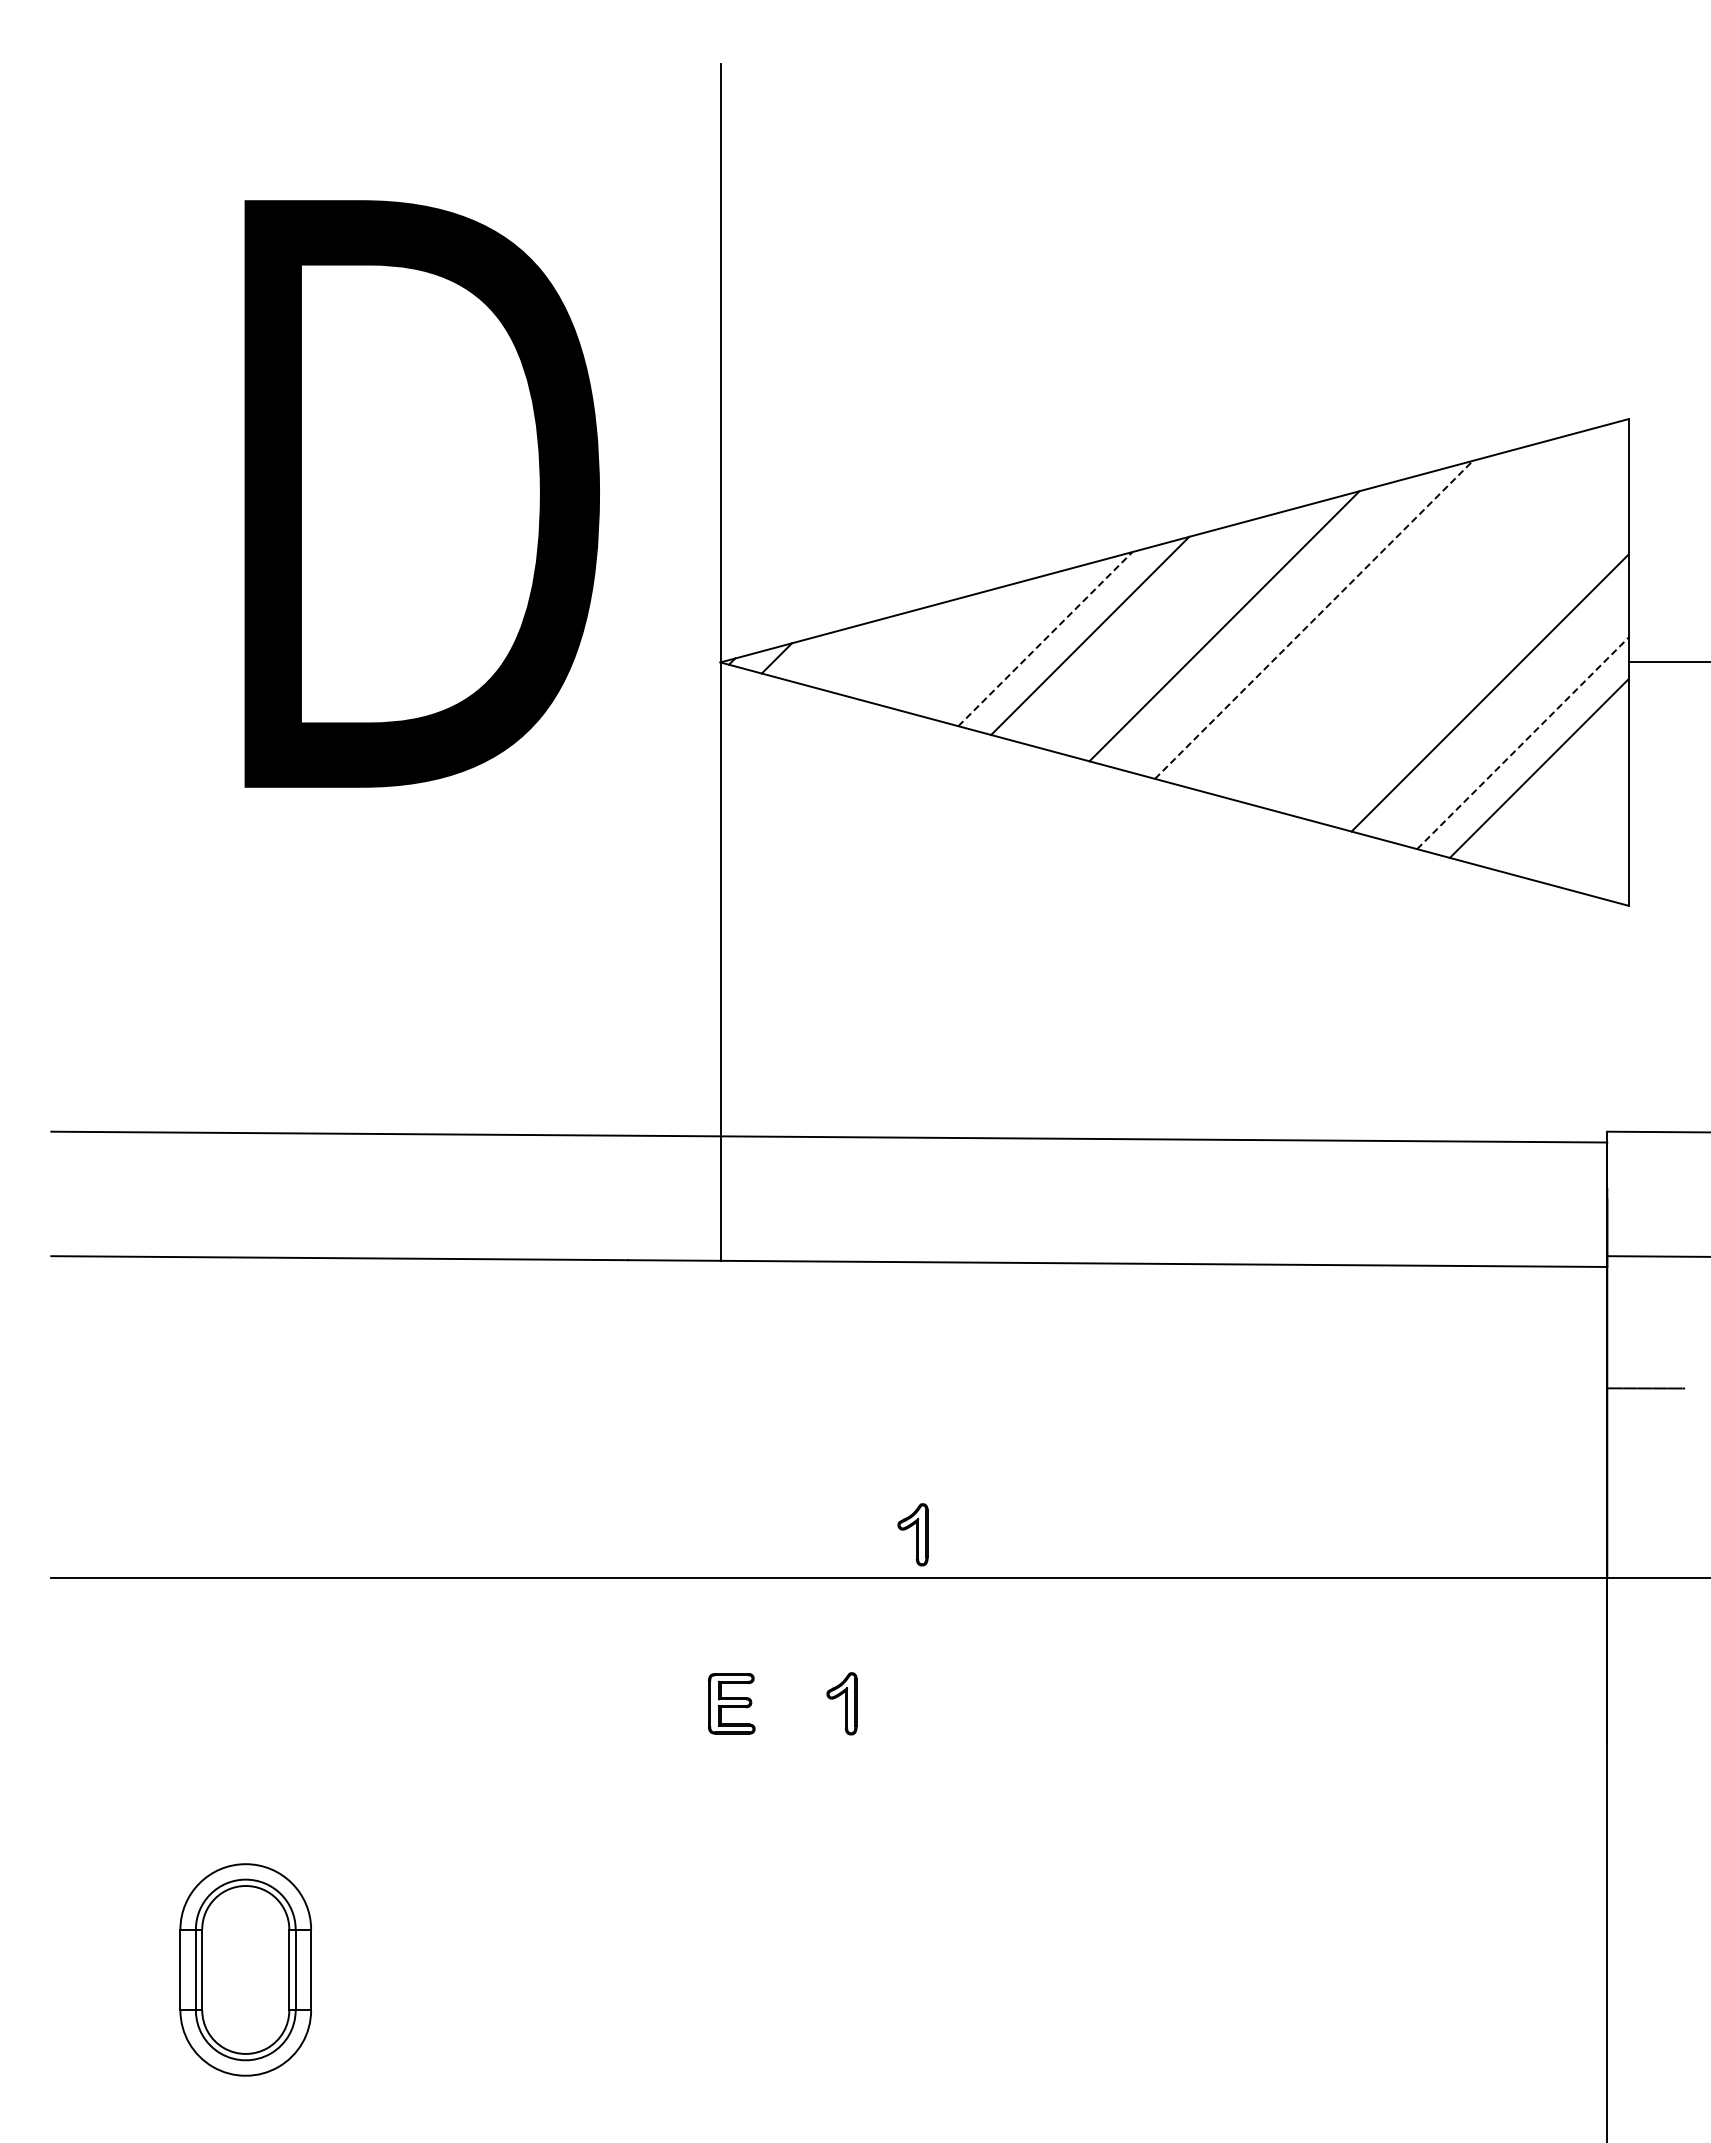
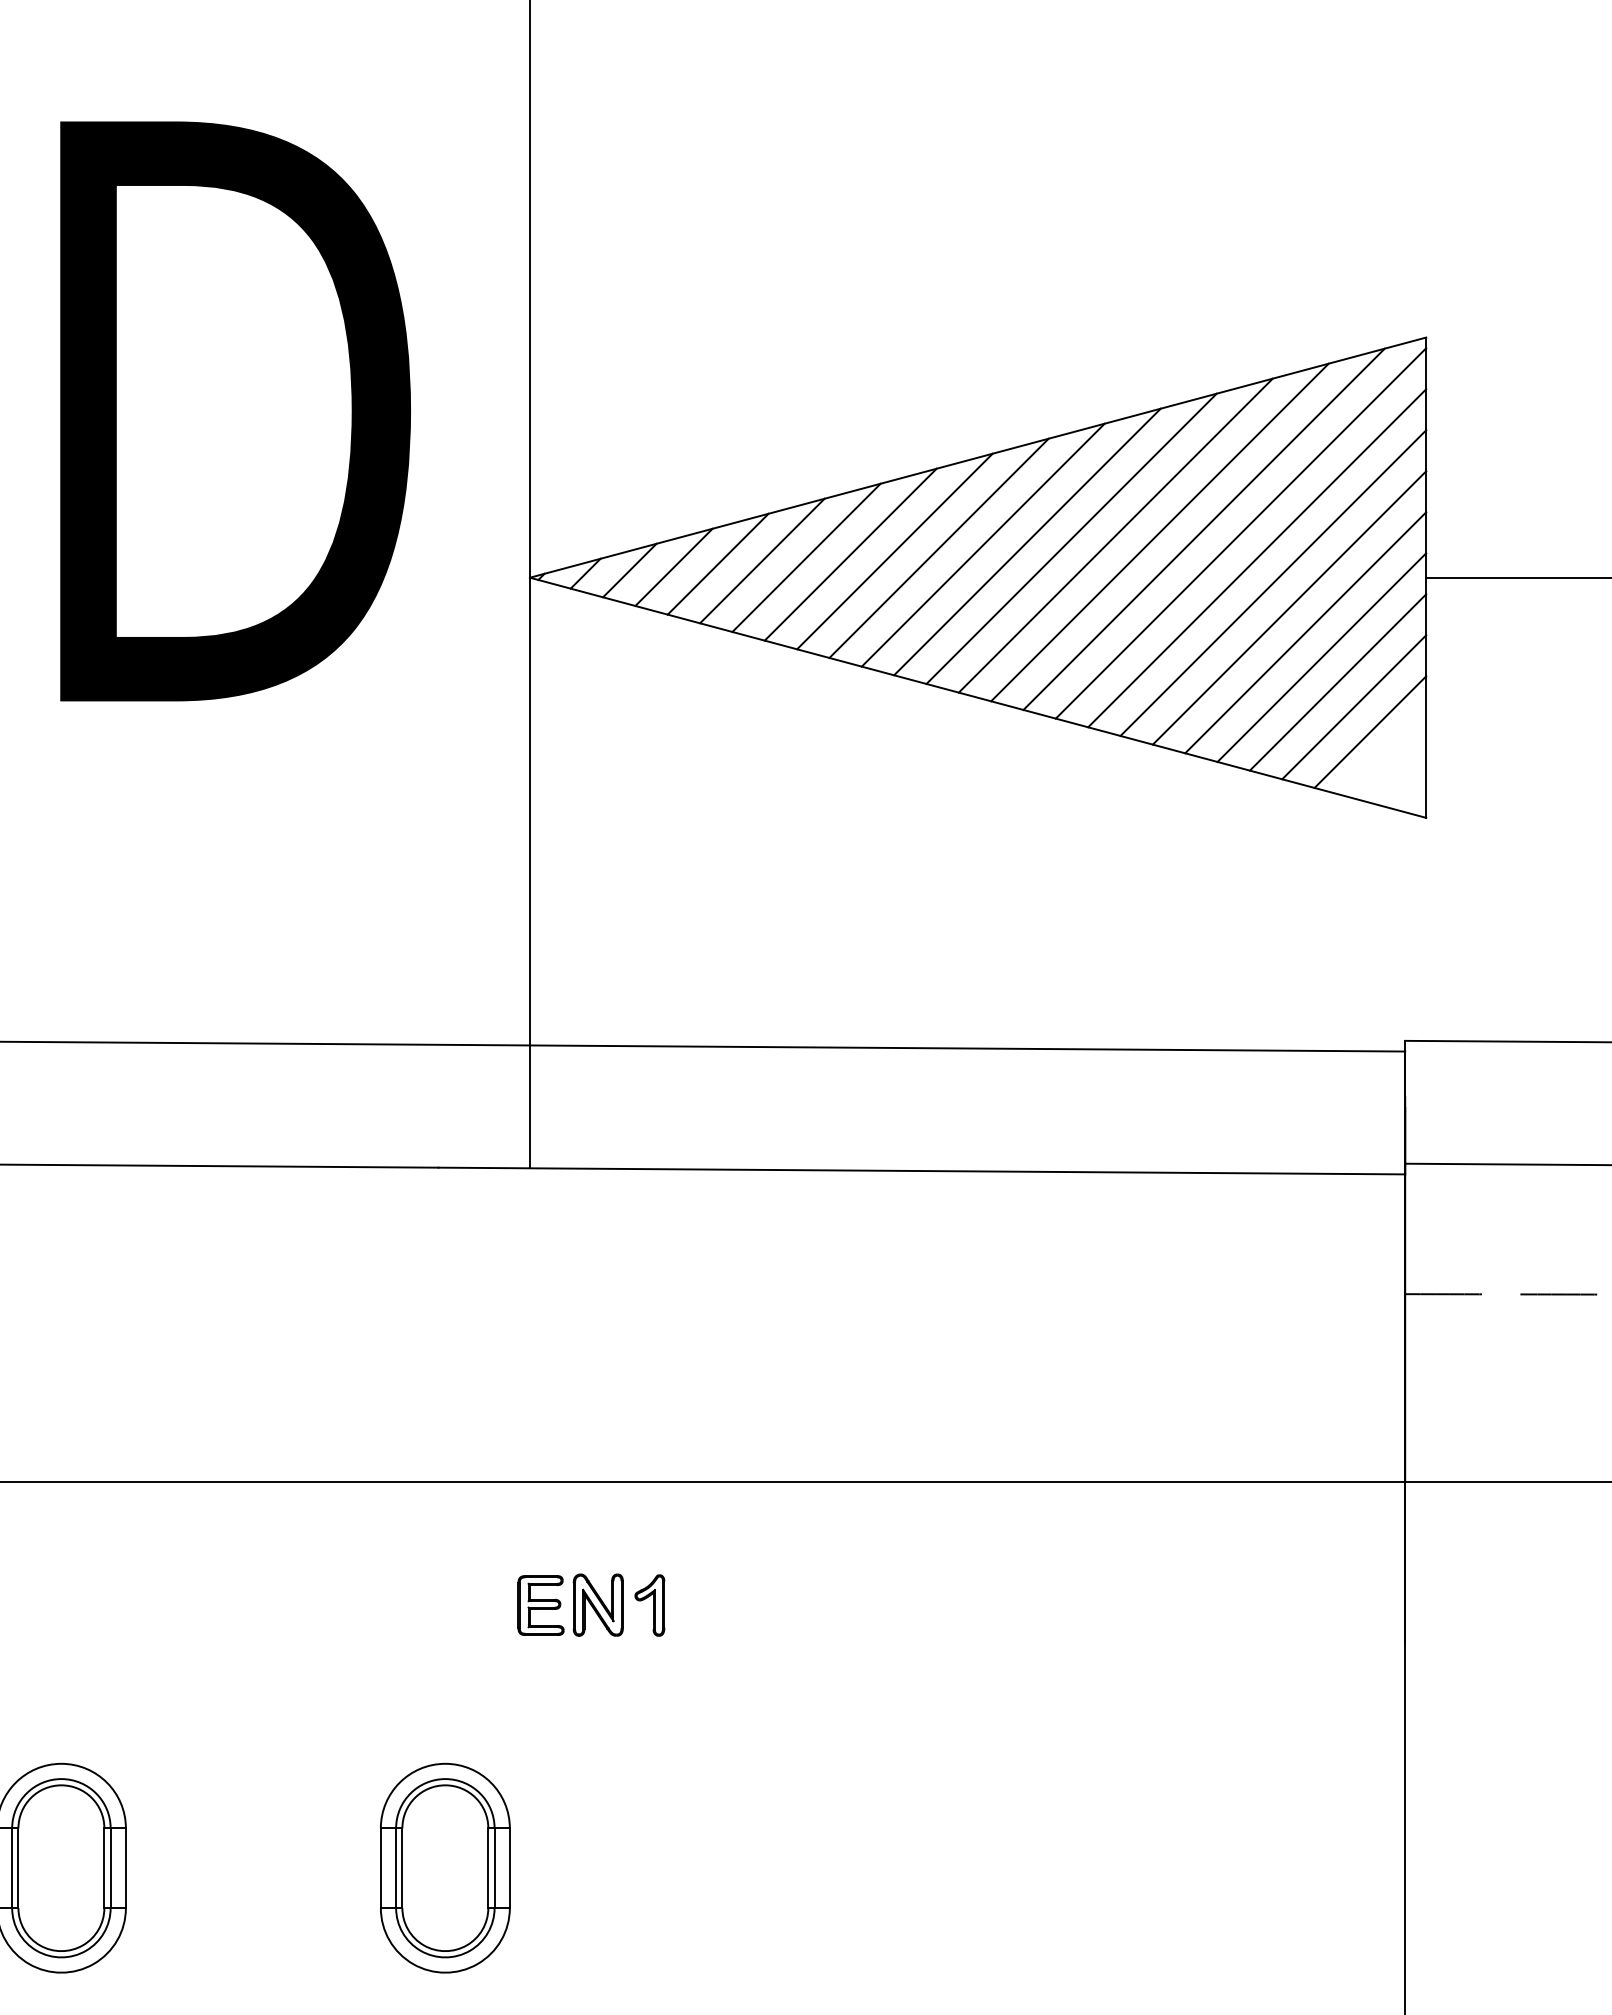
line: (1403, 613) -> (1204, 529), added
line: (1358, 616) -> (1159, 532), added
line: (1440, 617) -> (1240, 533), added
line: (1314, 619) -> (1116, 535), dashed -> solid
line: (1269, 623) -> (1071, 539), added
line: (1179, 629) -> (982, 545), added
line: (1134, 632) -> (938, 548), added
line: (1045, 638) -> (850, 554), dashed -> solid
line: (1000, 642) -> (806, 558), added
line: (1457, 642) -> (1257, 558), added
line: (955, 645) -> (761, 560), added
line: (911, 648) -> (718, 563), added
line: (866, 651) -> (674, 566), added
line: (821, 655) -> (629, 570), added
line: (1473, 667) -> (1273, 582), added
line: (1506, 718) -> (1305, 633), added
line: (1522, 743) -> (1321, 657), dashed -> solid
line: (1555, 793) -> (1354, 707), added
line: (1571, 818) -> (1369, 731), added
part: (912, 1534) -> (719, 1438), removed
part: (789, 1703) -> (598, 1605), added
part: (634, 1969) -> (445, 1867), added

